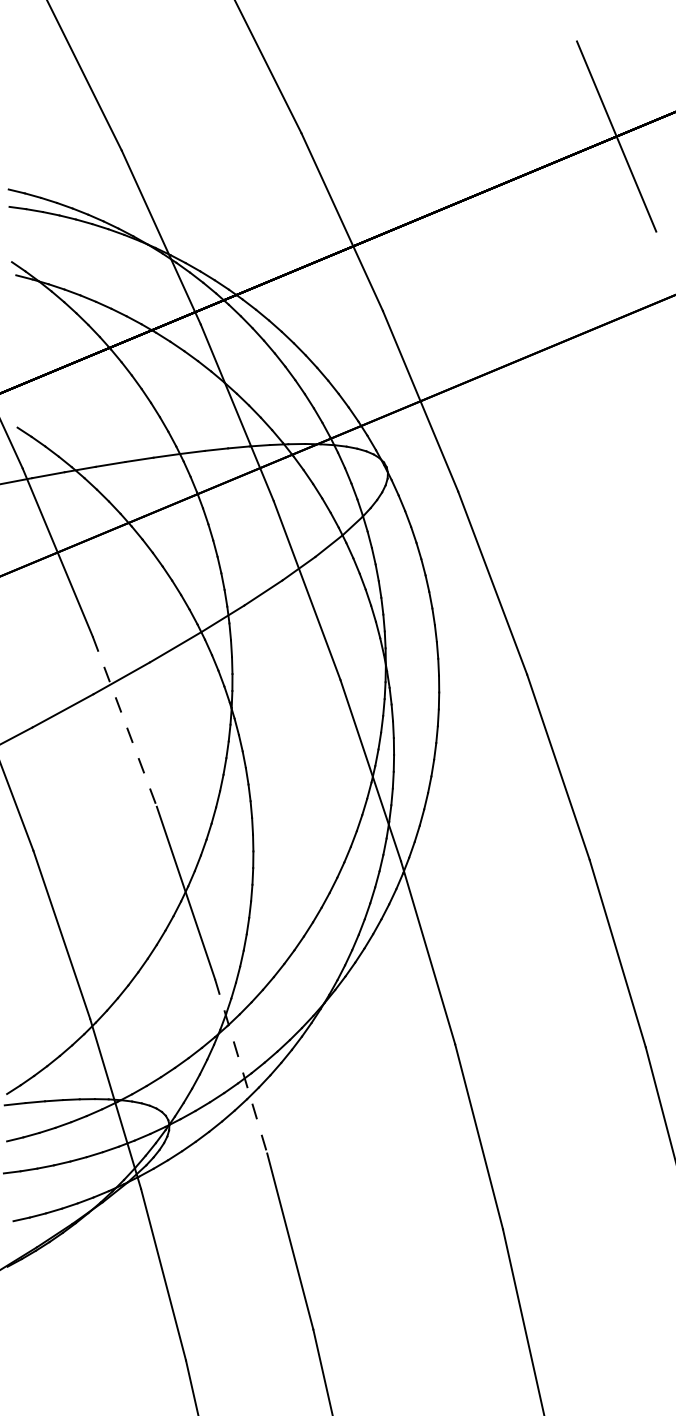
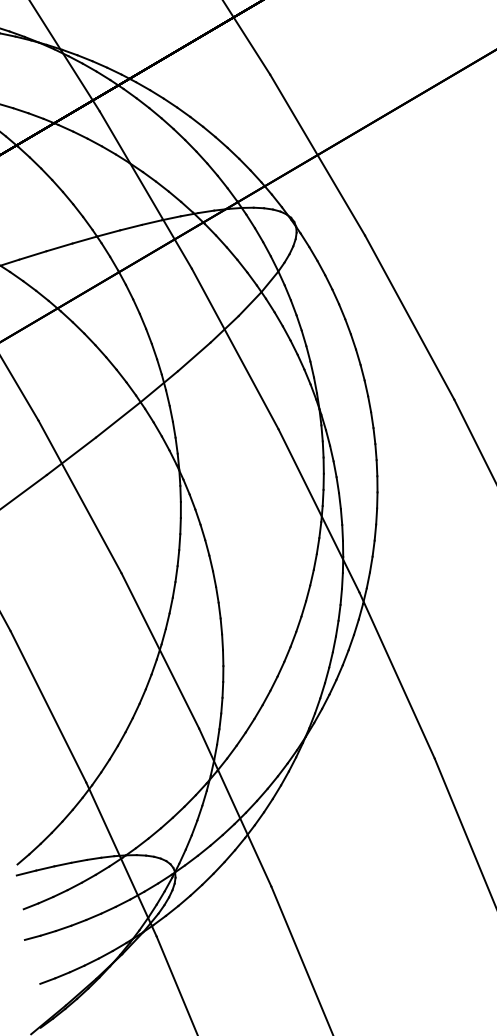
line: (124, 721) -> (79, 496), dashed -> solid
line: (241, 1066) -> (235, 807), dashed -> solid

